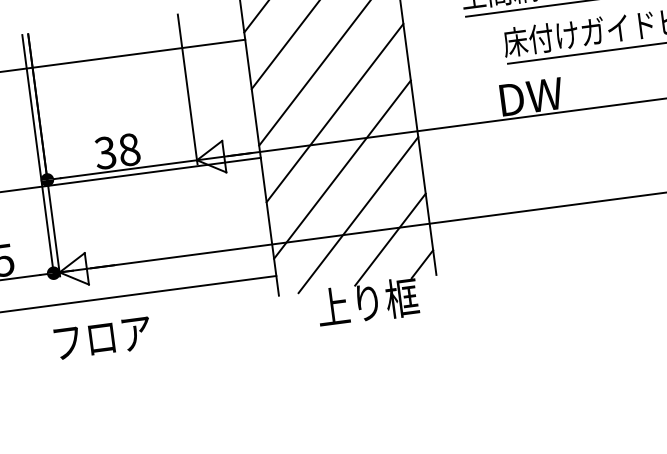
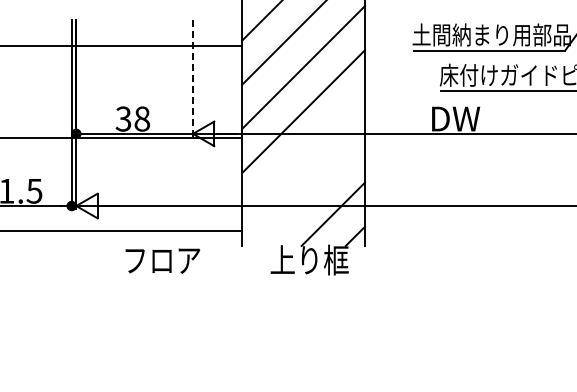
line: (188, 90) -> (193, 79), solid -> dashed
line: (342, 169) -> (303, 155), removed
line: (358, 215) -> (311, 192), removed
text: (102, 337) -> (162, 260), moved

